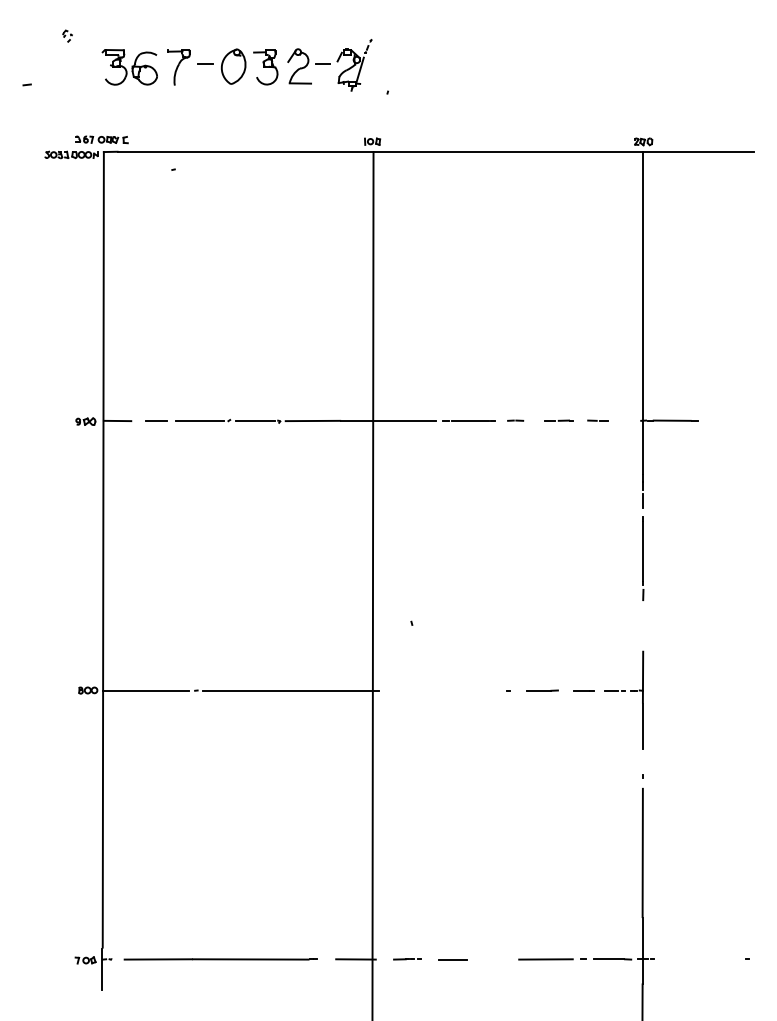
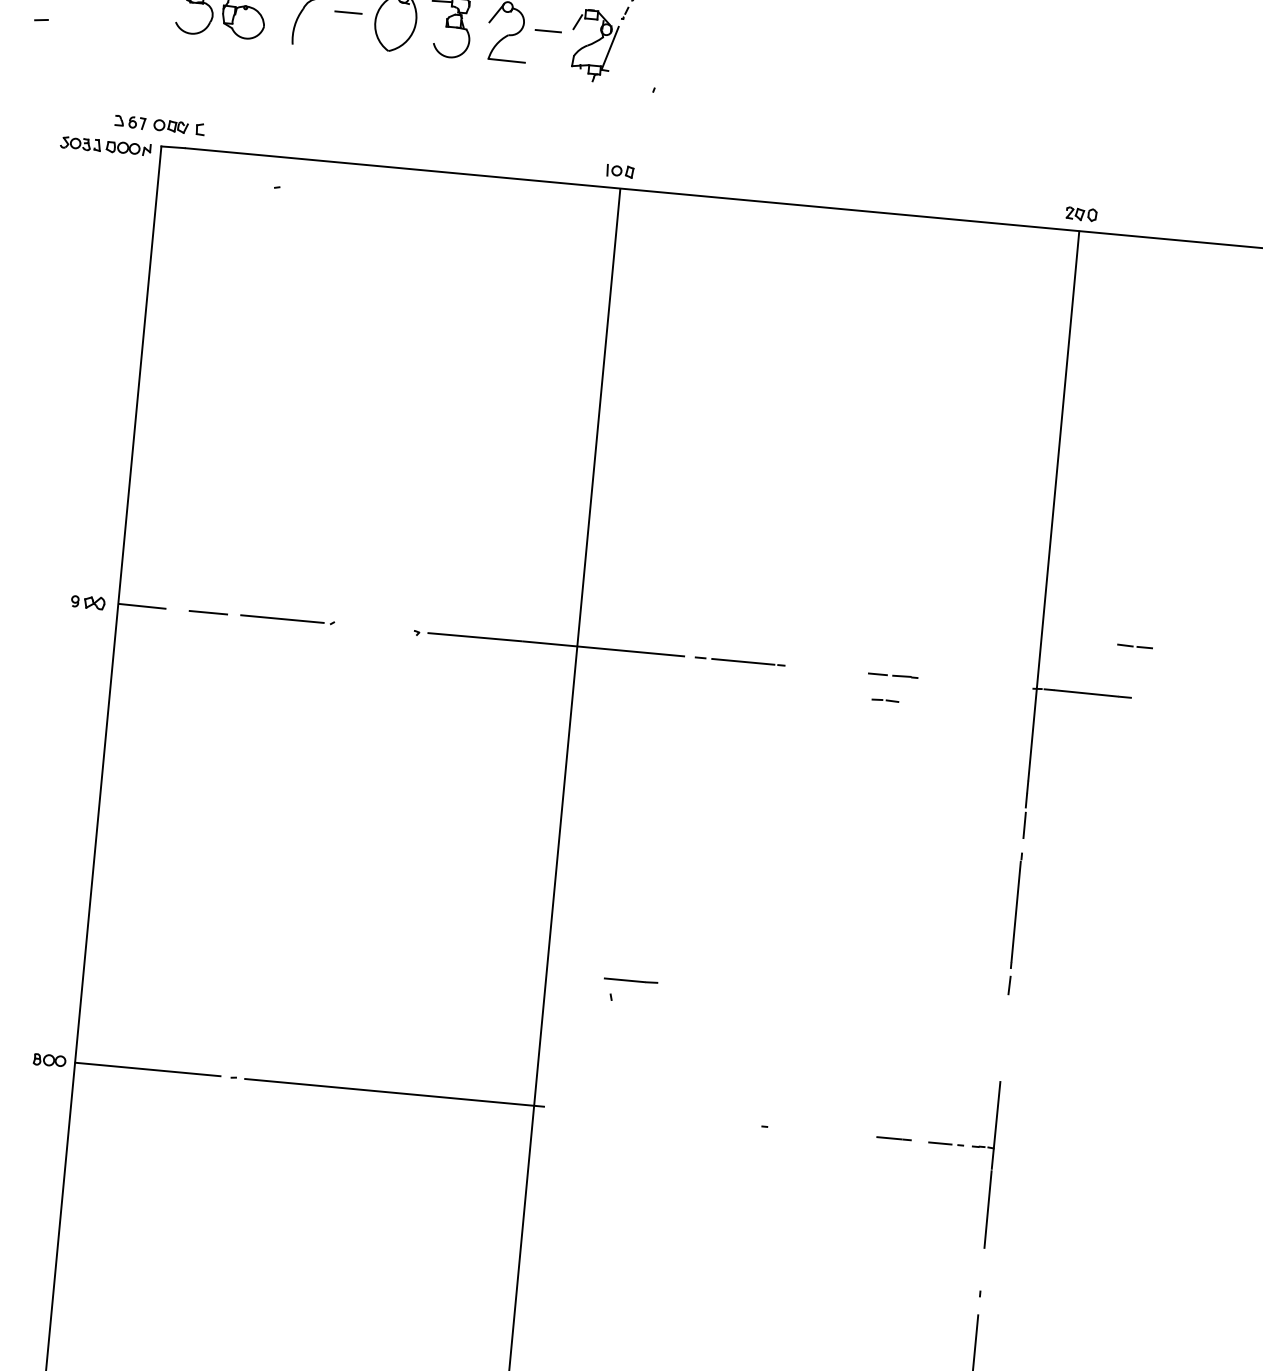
line: (255, 420) -> (377, 627), removed
line: (515, 420) -> (885, 700), moved
line: (597, 420) -> (1134, 646), moved
line: (542, 690) -> (630, 980), moved

